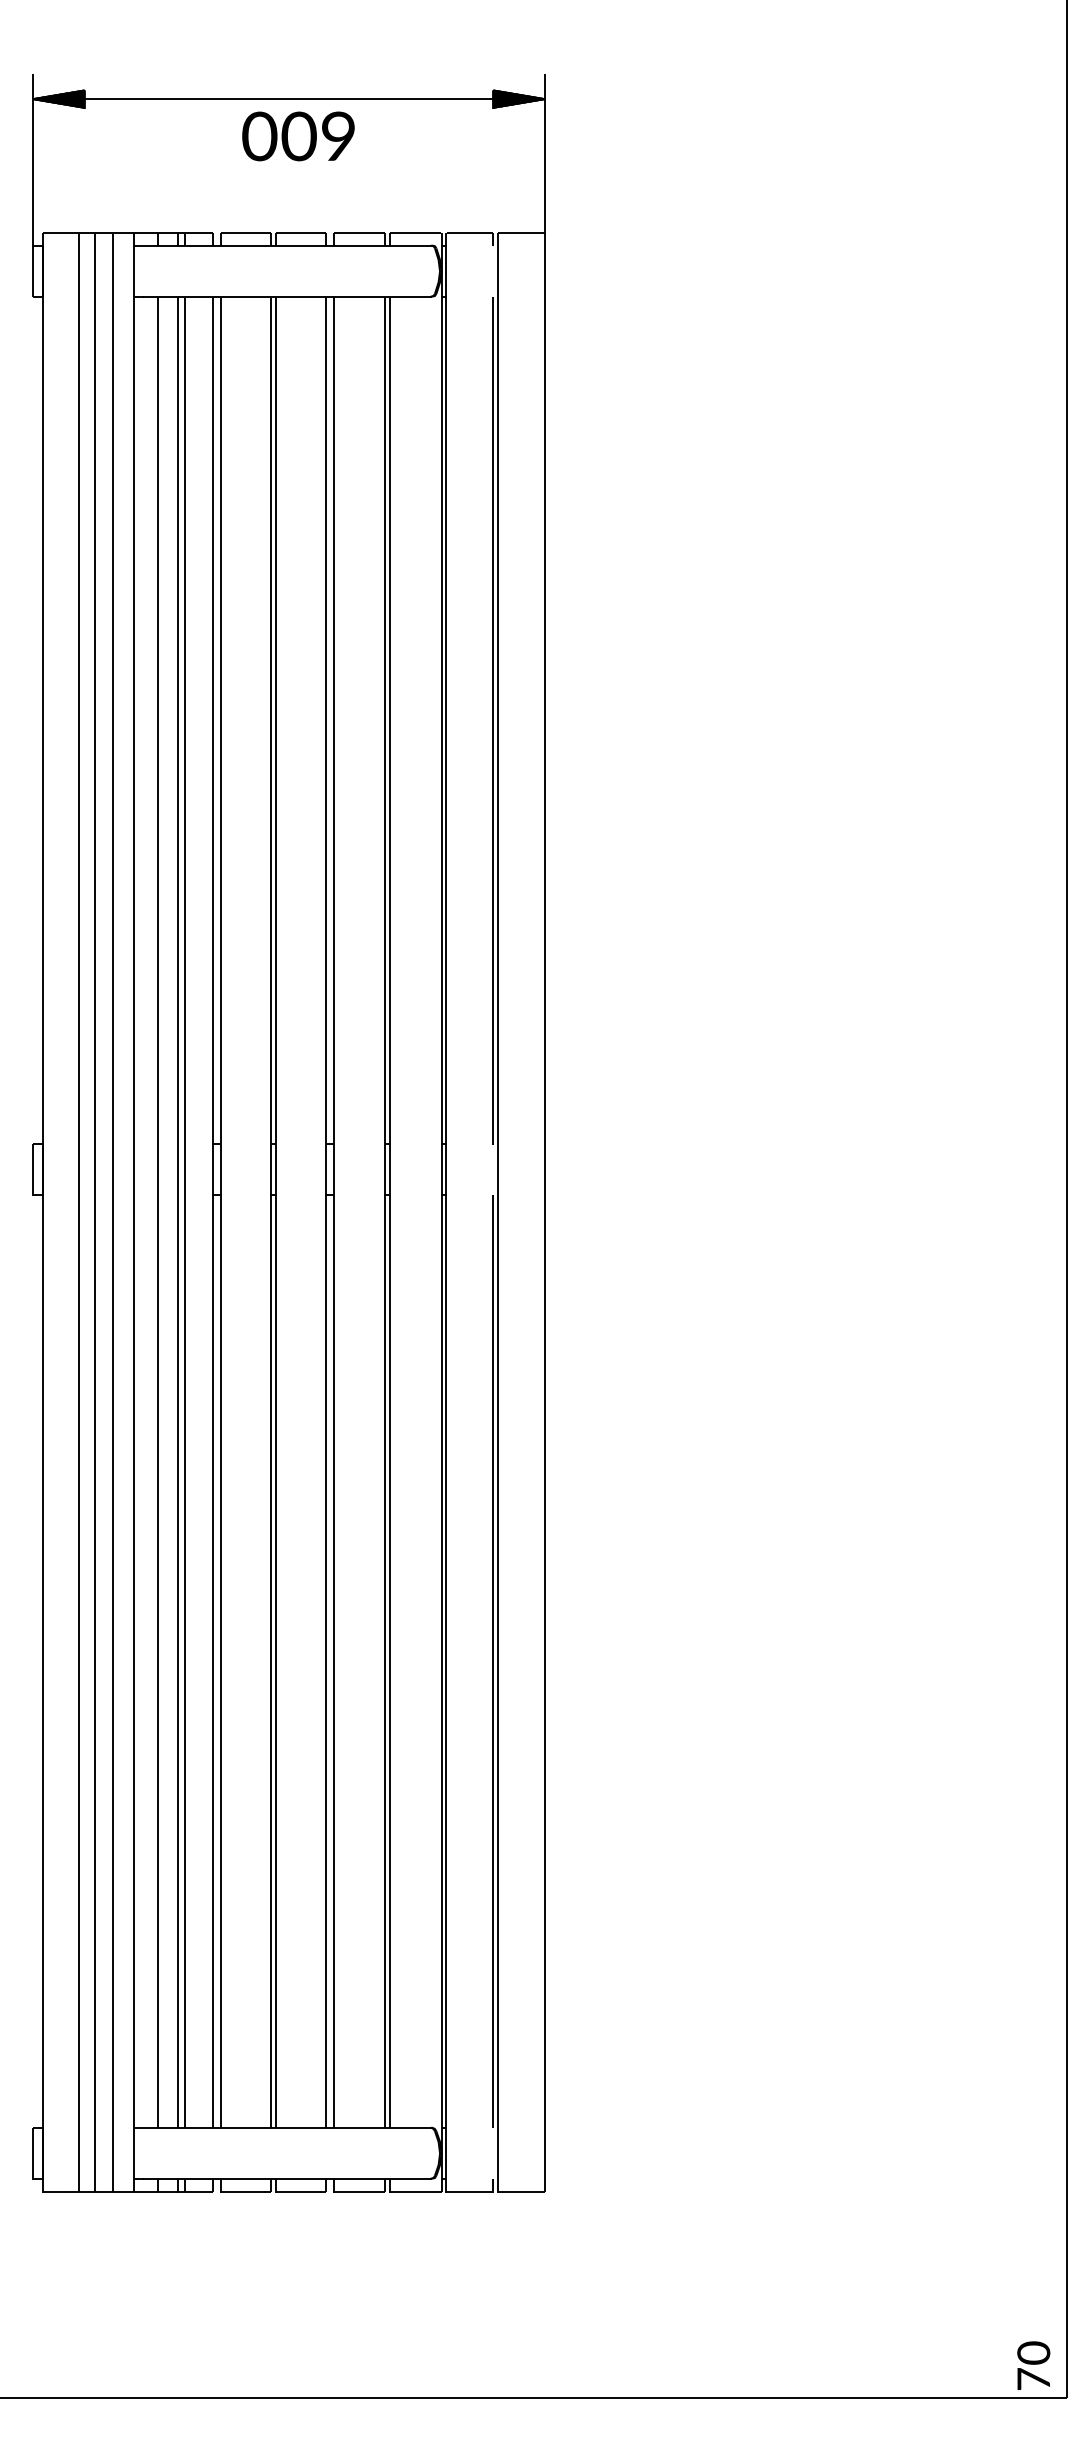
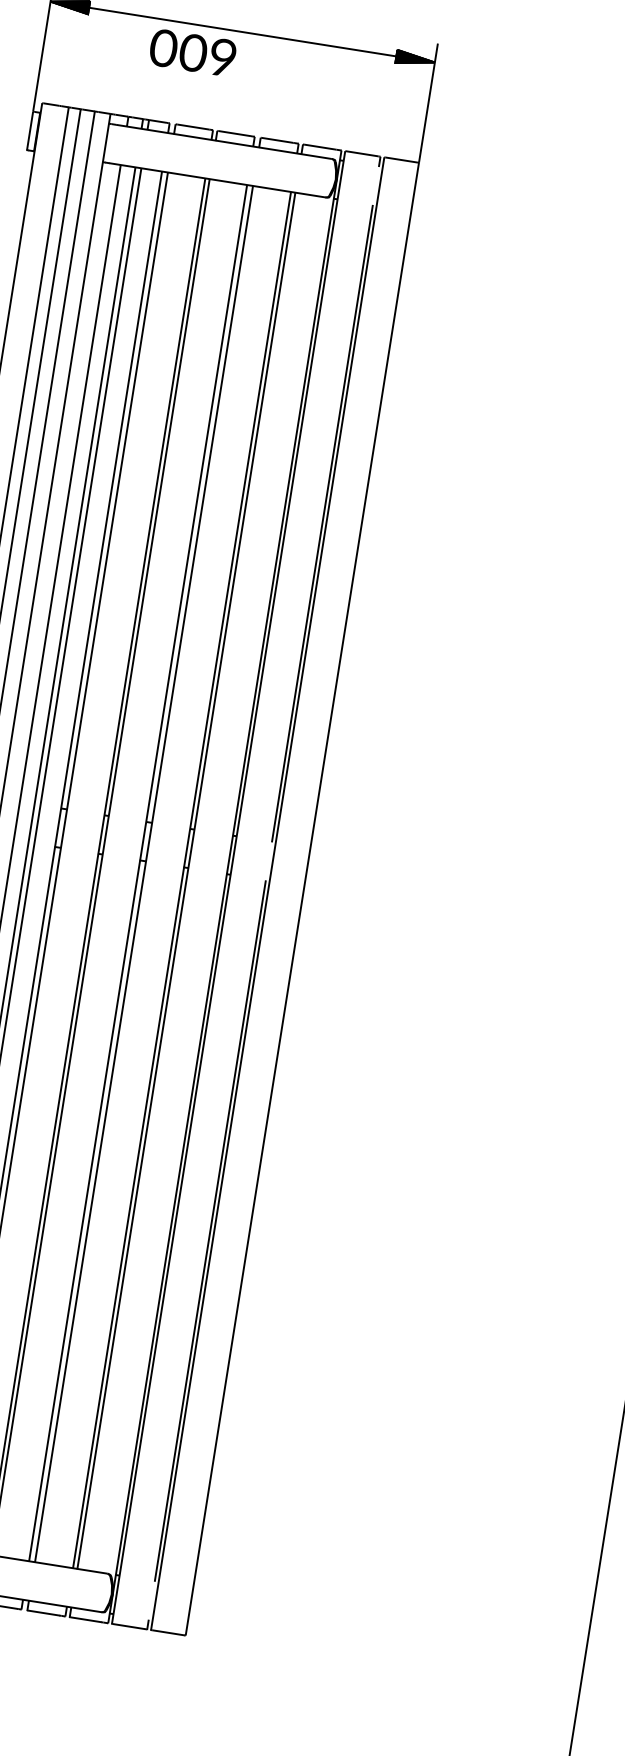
text: (298, 136) -> (192, 52), moved

